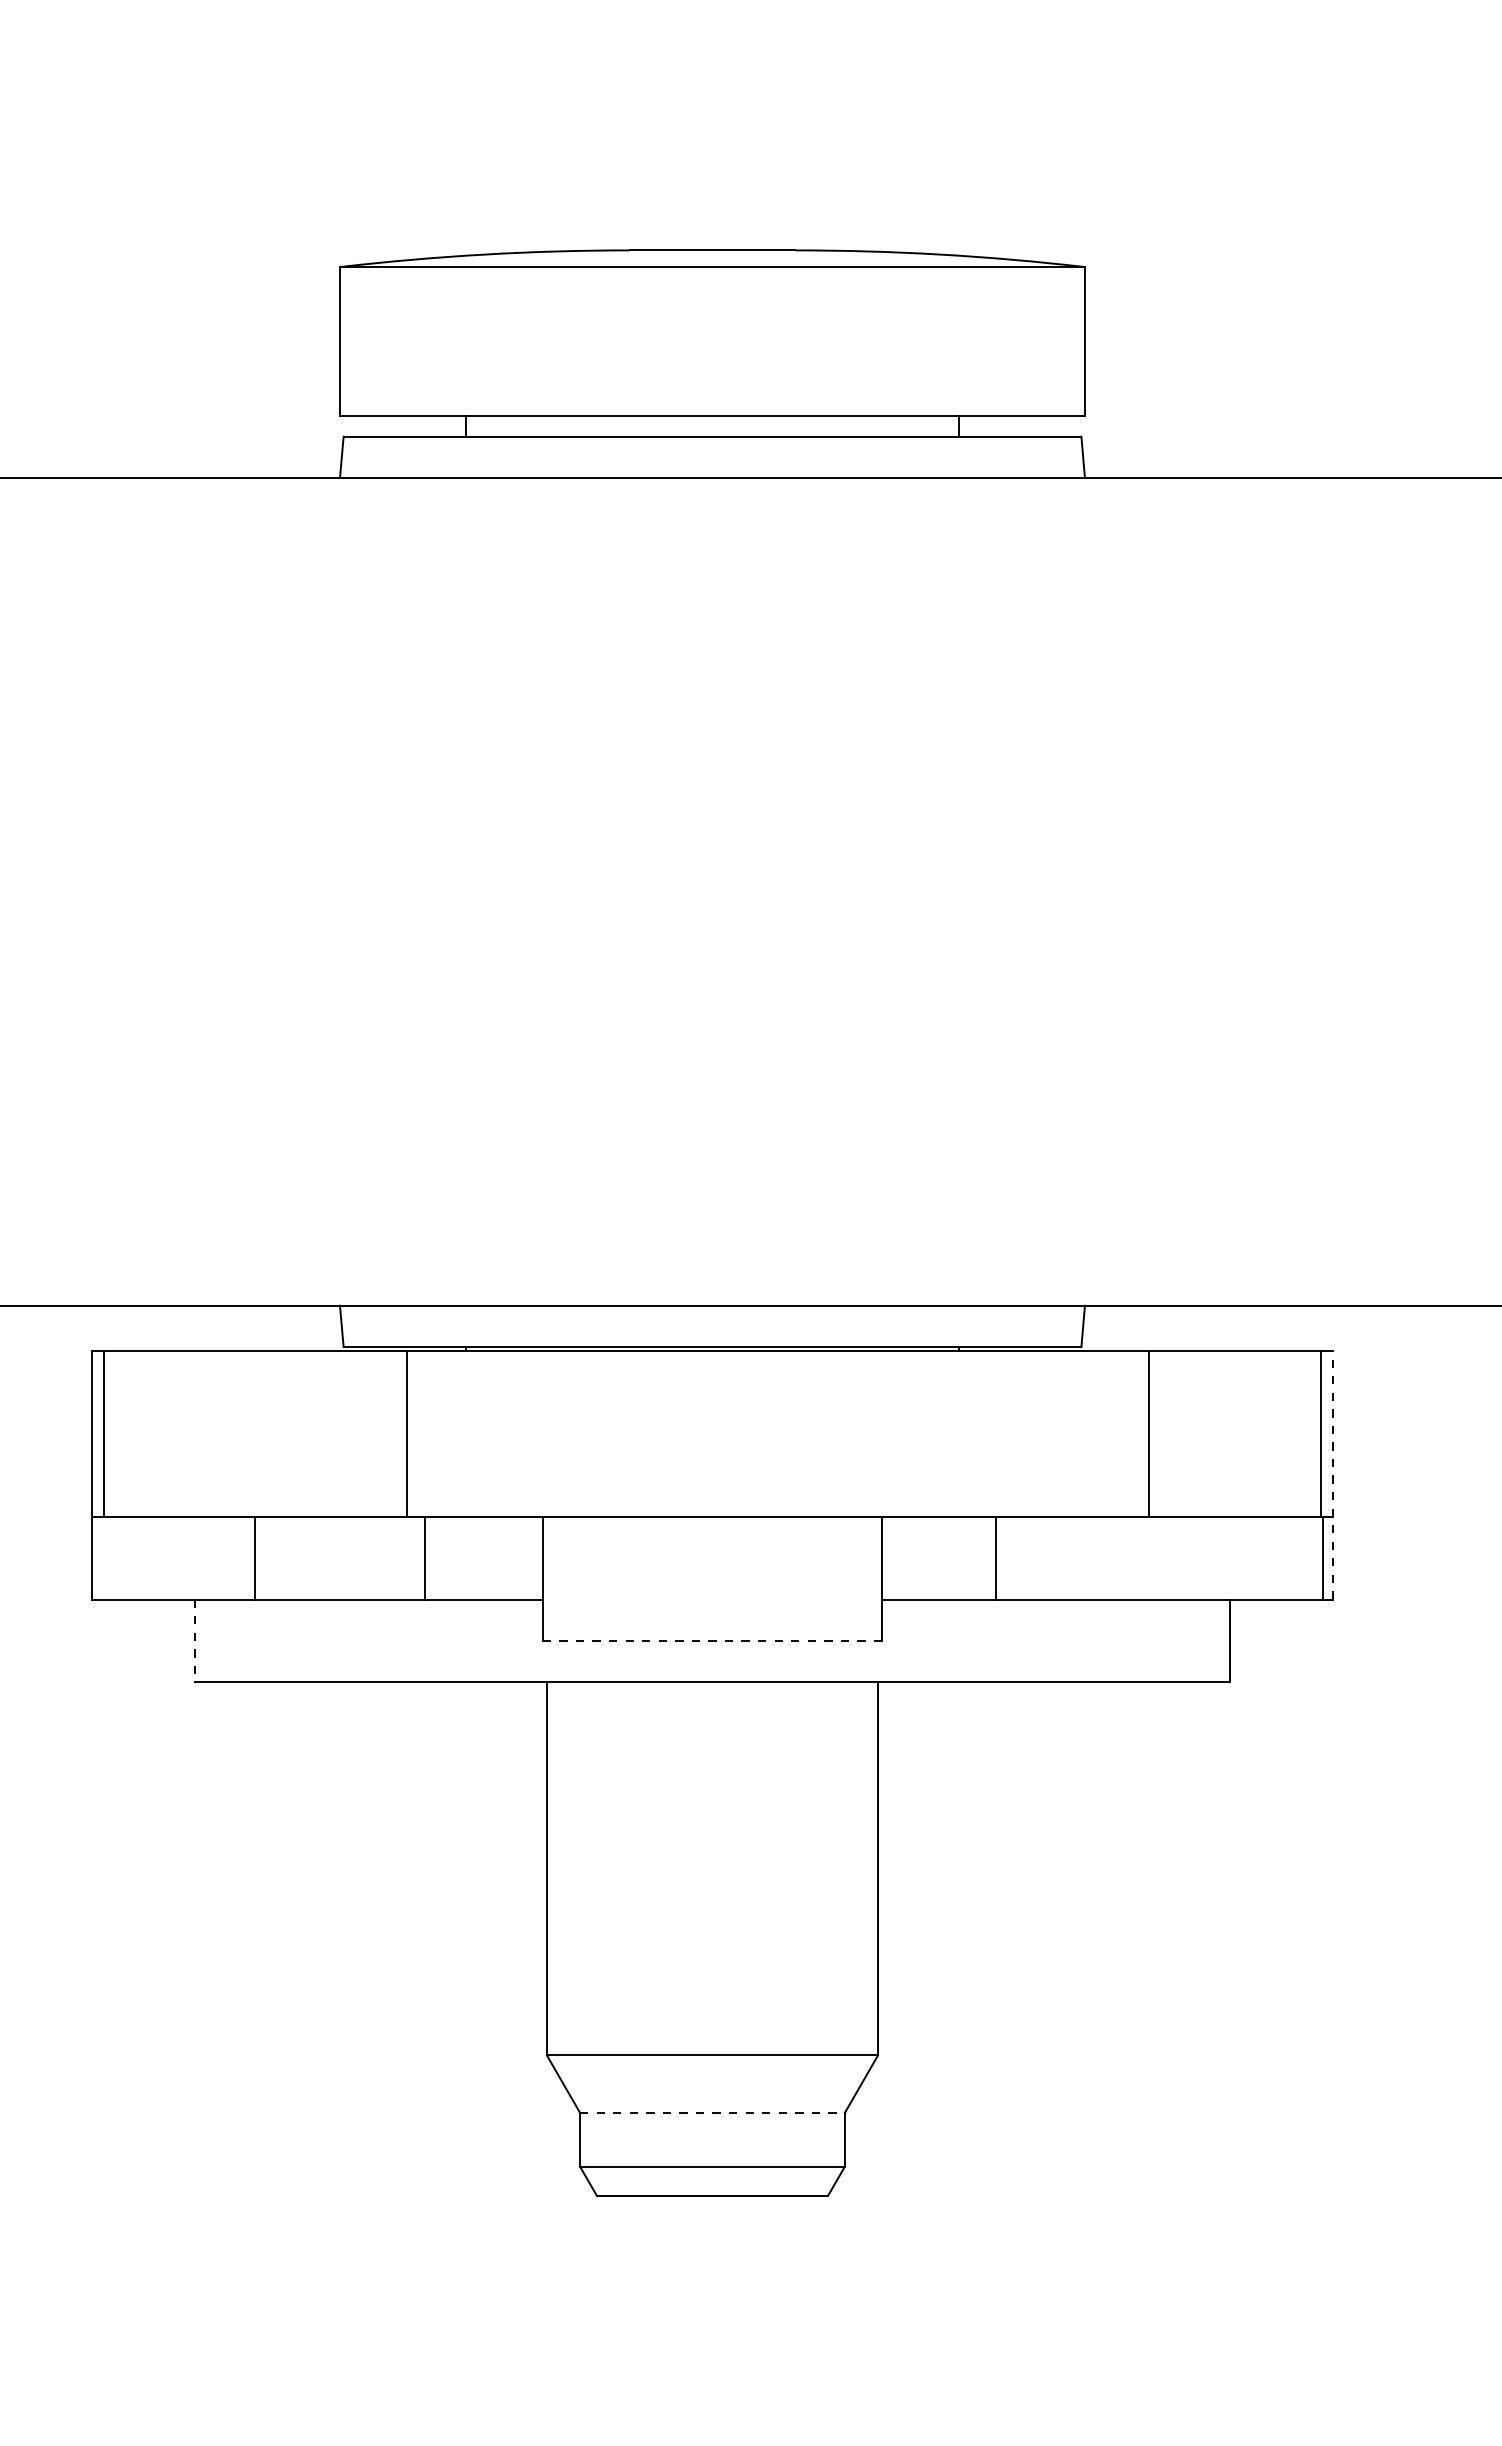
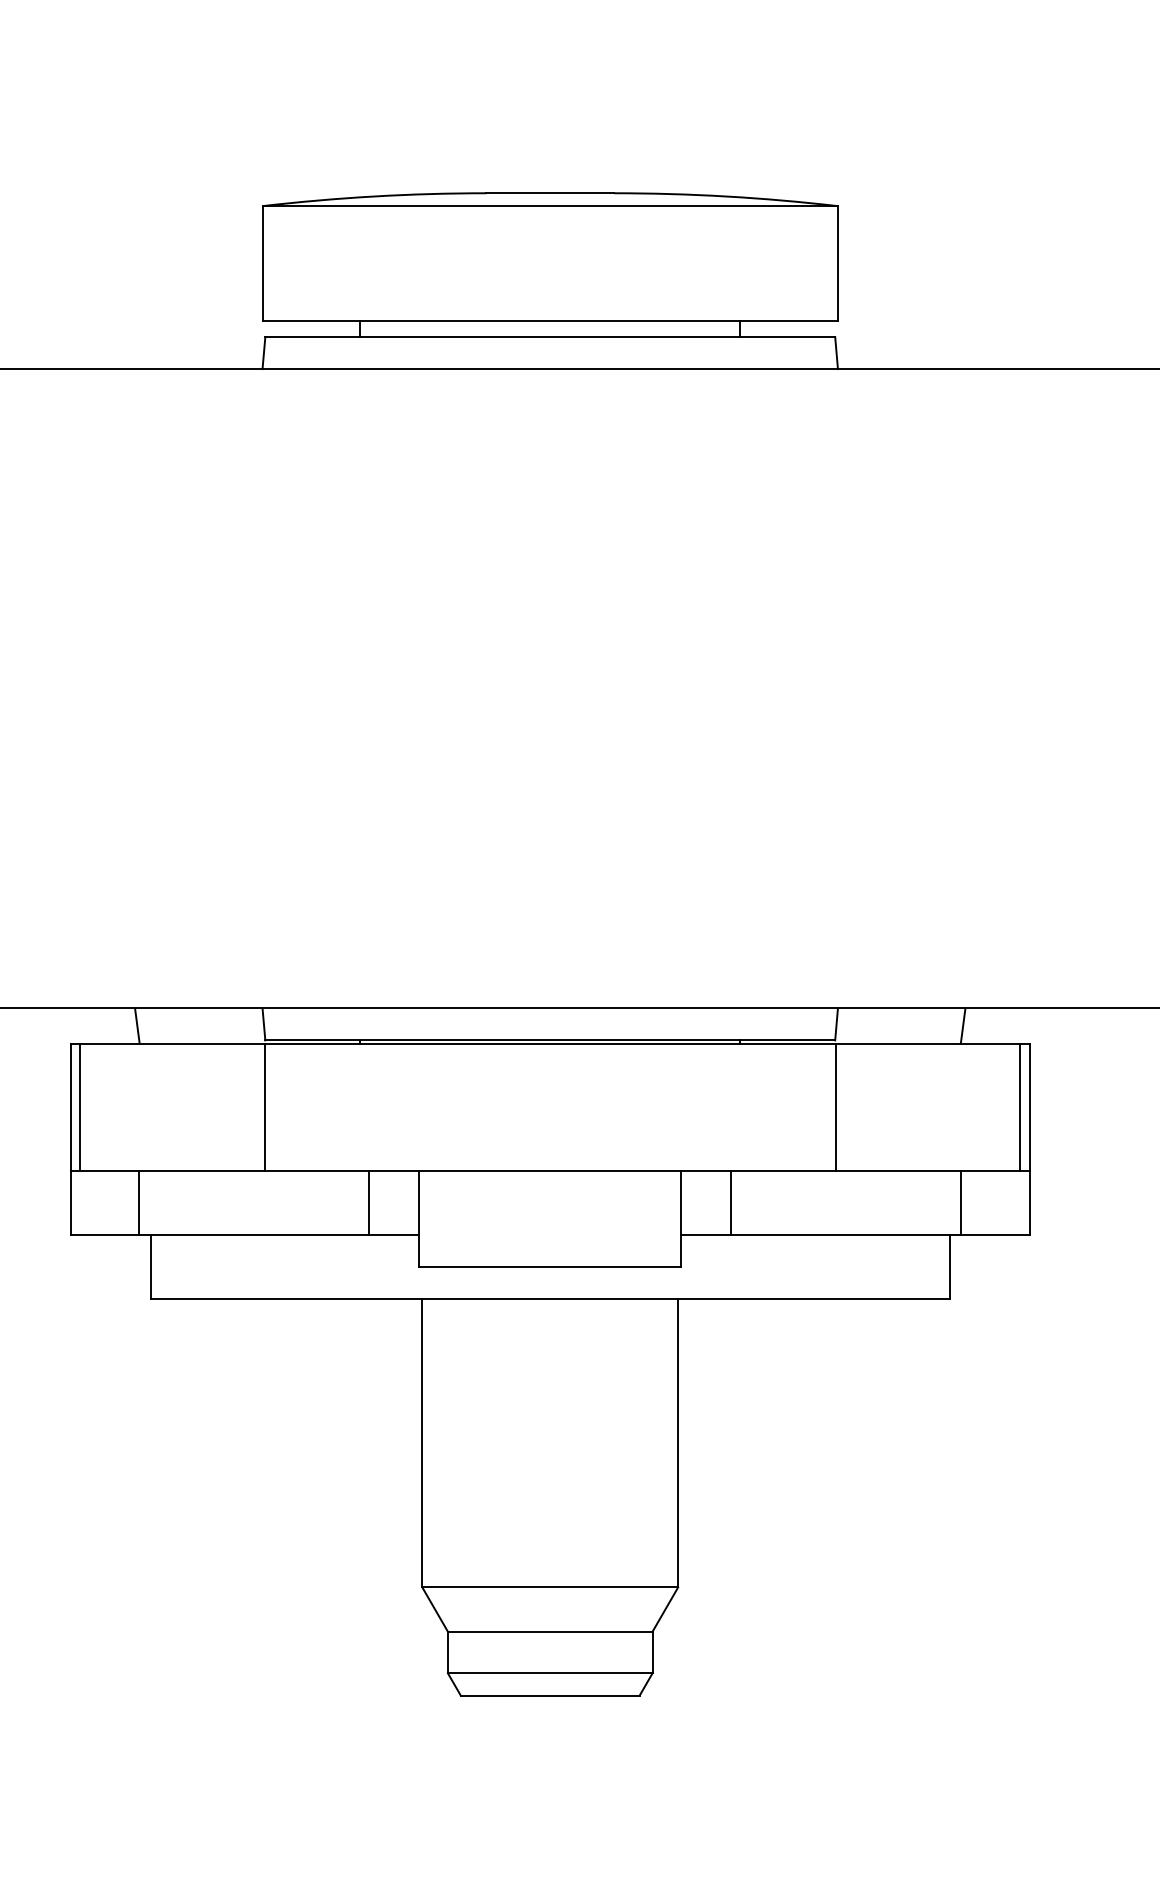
line: (177, 1328) -> (137, 1025), added
line: (1247, 1328) -> (963, 1025), added
line: (406, 1433) -> (264, 1107), moved
line: (1149, 1433) -> (836, 1107), moved
line: (1333, 1474) -> (1029, 1138), dashed -> solid
line: (255, 1557) -> (139, 1202), moved
line: (425, 1557) -> (369, 1202), moved
line: (995, 1557) -> (731, 1202), moved
line: (1322, 1557) -> (961, 1202), moved
line: (712, 1640) -> (550, 1266), dashed -> solid
line: (195, 1641) -> (150, 1267), dashed -> solid
line: (712, 2112) -> (550, 1631), dashed -> solid

